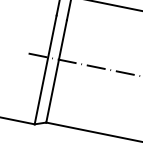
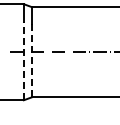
line: (45, 68) -> (23, 60), solid -> dashed
line: (56, 71) -> (31, 60), solid -> dashed

